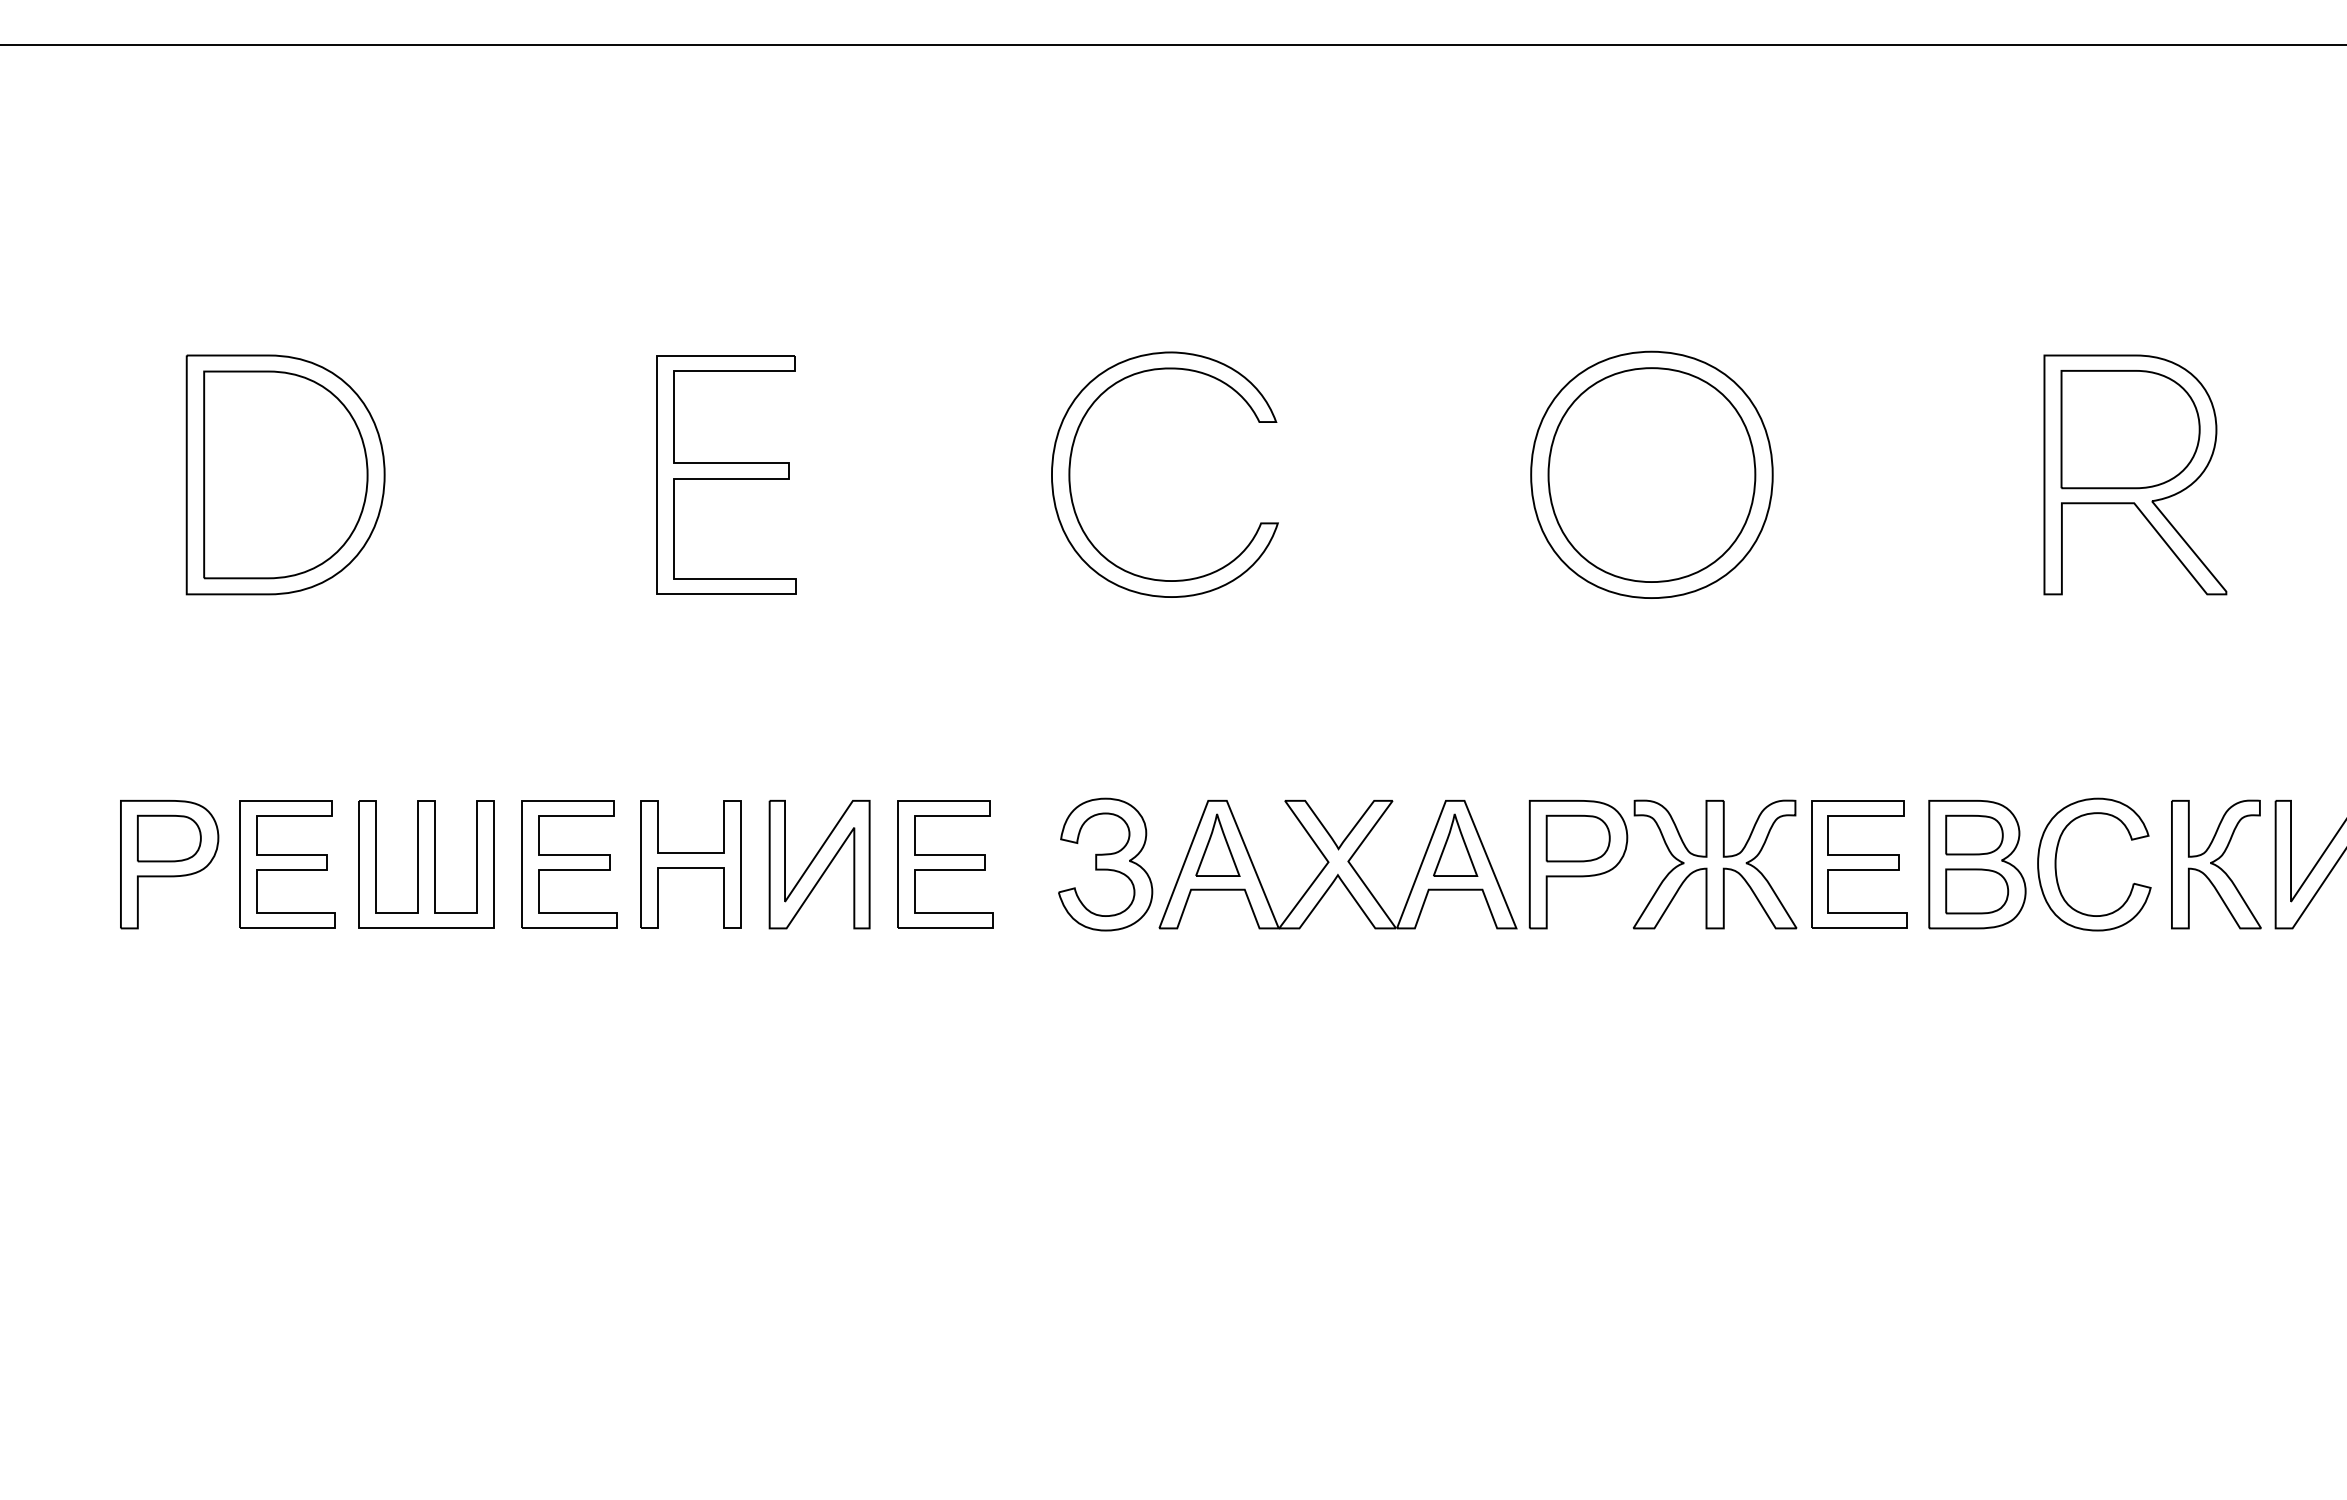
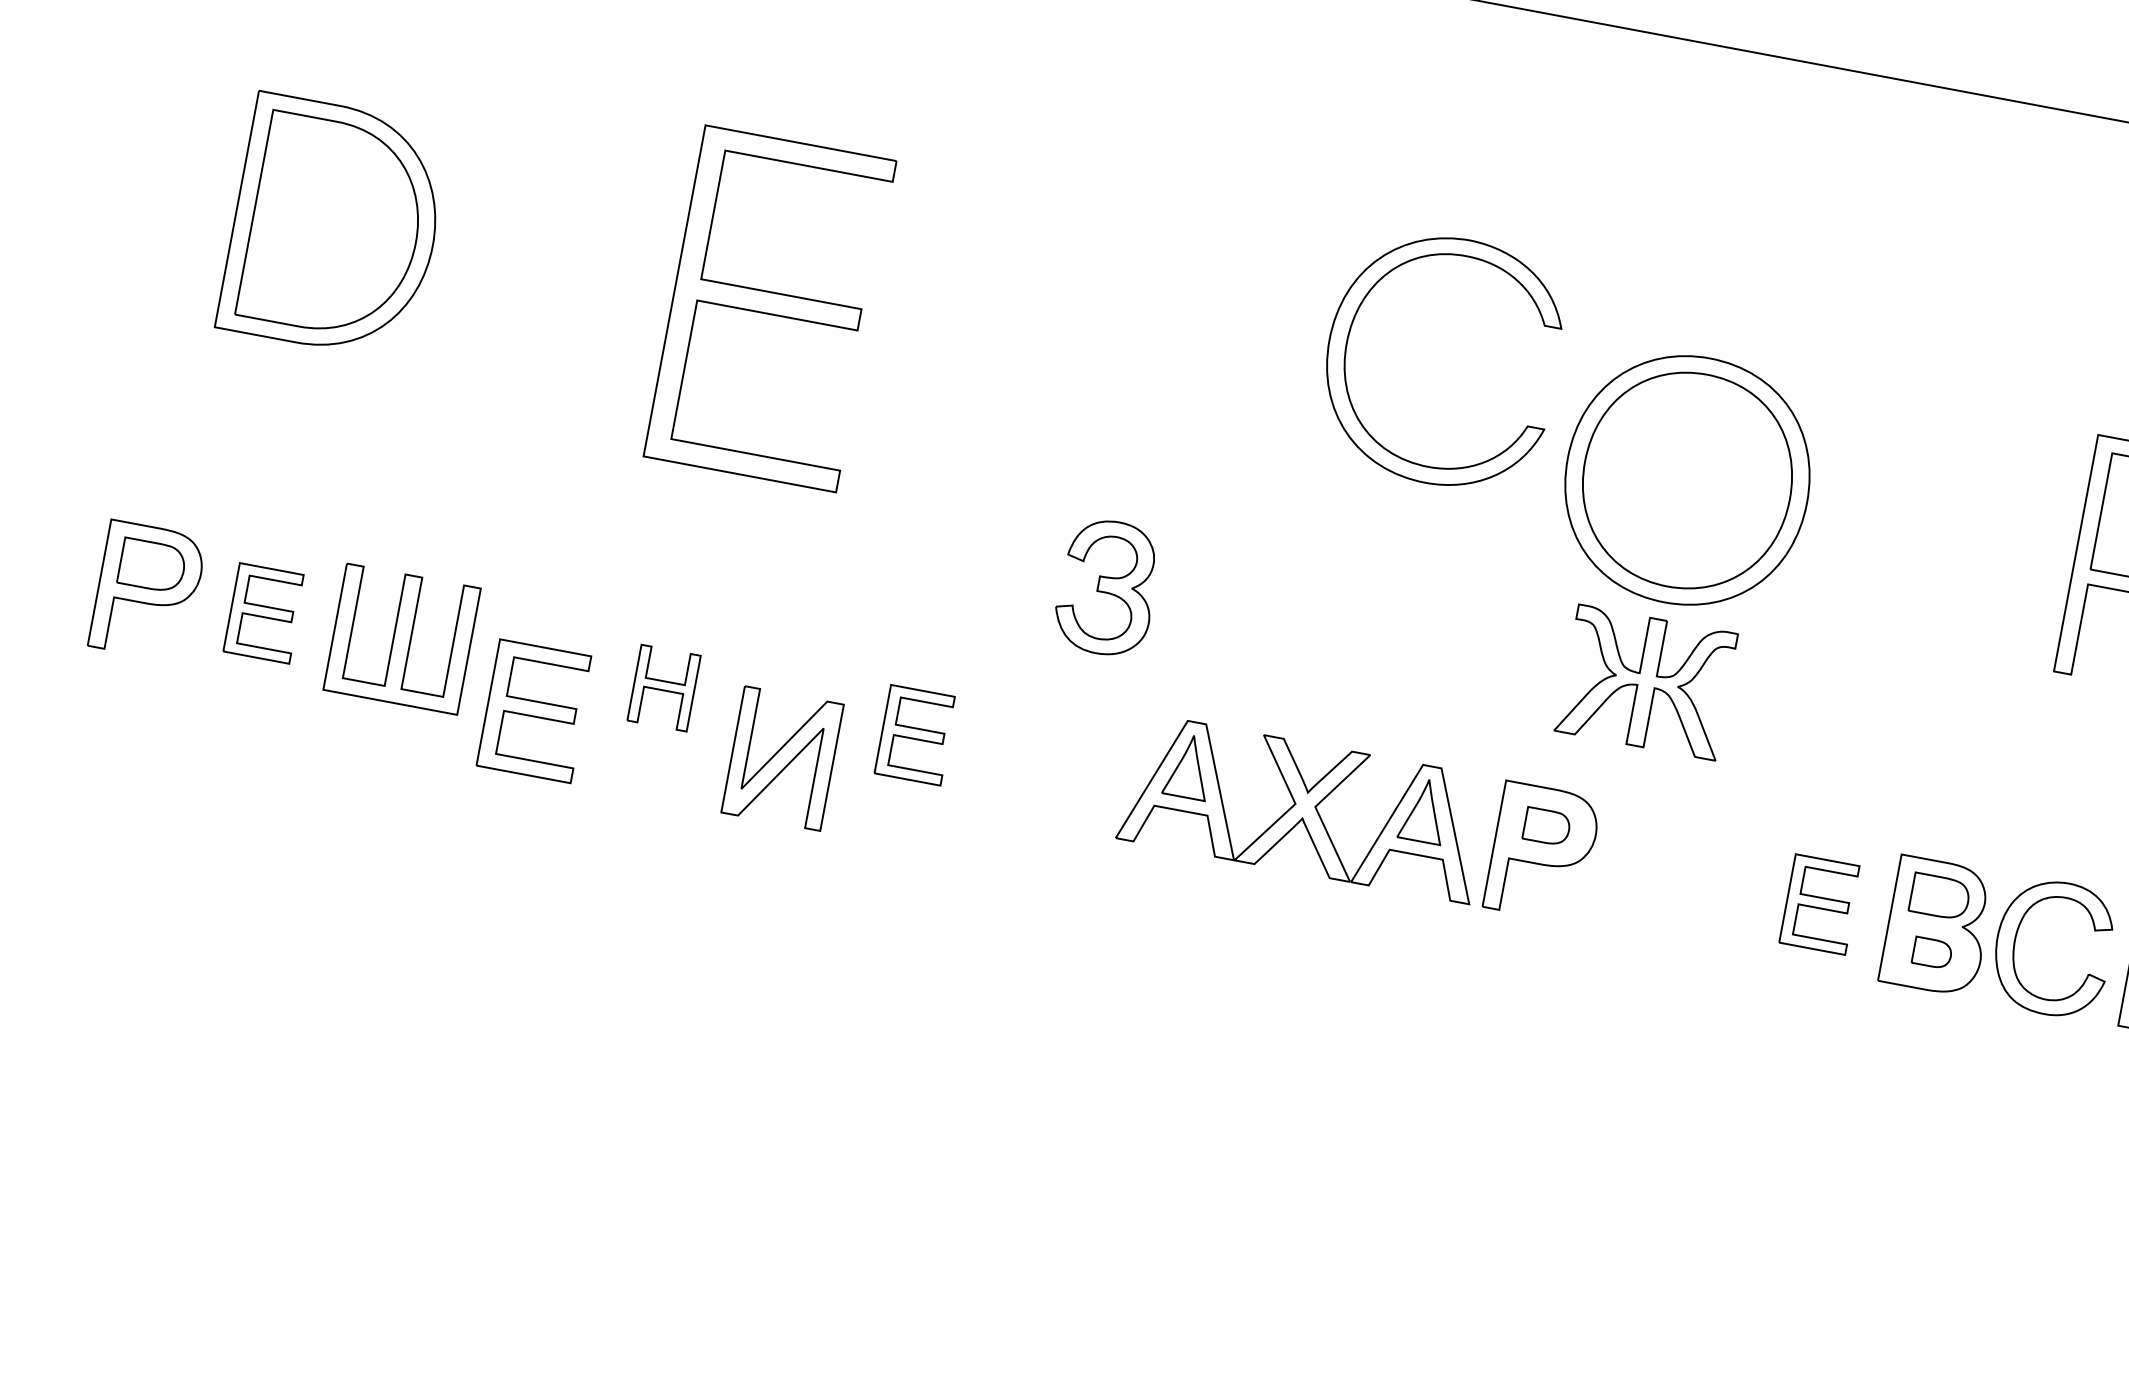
part: (726, 474) -> (771, 308), size x1.4
part: (1070, 474) -> (1348, 342), moved
part: (1577, 838) -> (1546, 826), size x0.7
part: (287, 864) -> (264, 613), size x0.7
part: (569, 864) -> (535, 711), moved
part: (690, 864) -> (663, 687), size x0.6
part: (819, 864) -> (782, 758), moved
part: (945, 864) -> (915, 735), size x0.7
part: (1105, 864) -> (1107, 587), moved
part: (1714, 864) -> (1646, 682), moved
part: (1859, 864) -> (1820, 904), size x0.7
part: (1977, 891) -> (1932, 953), size x0.6

